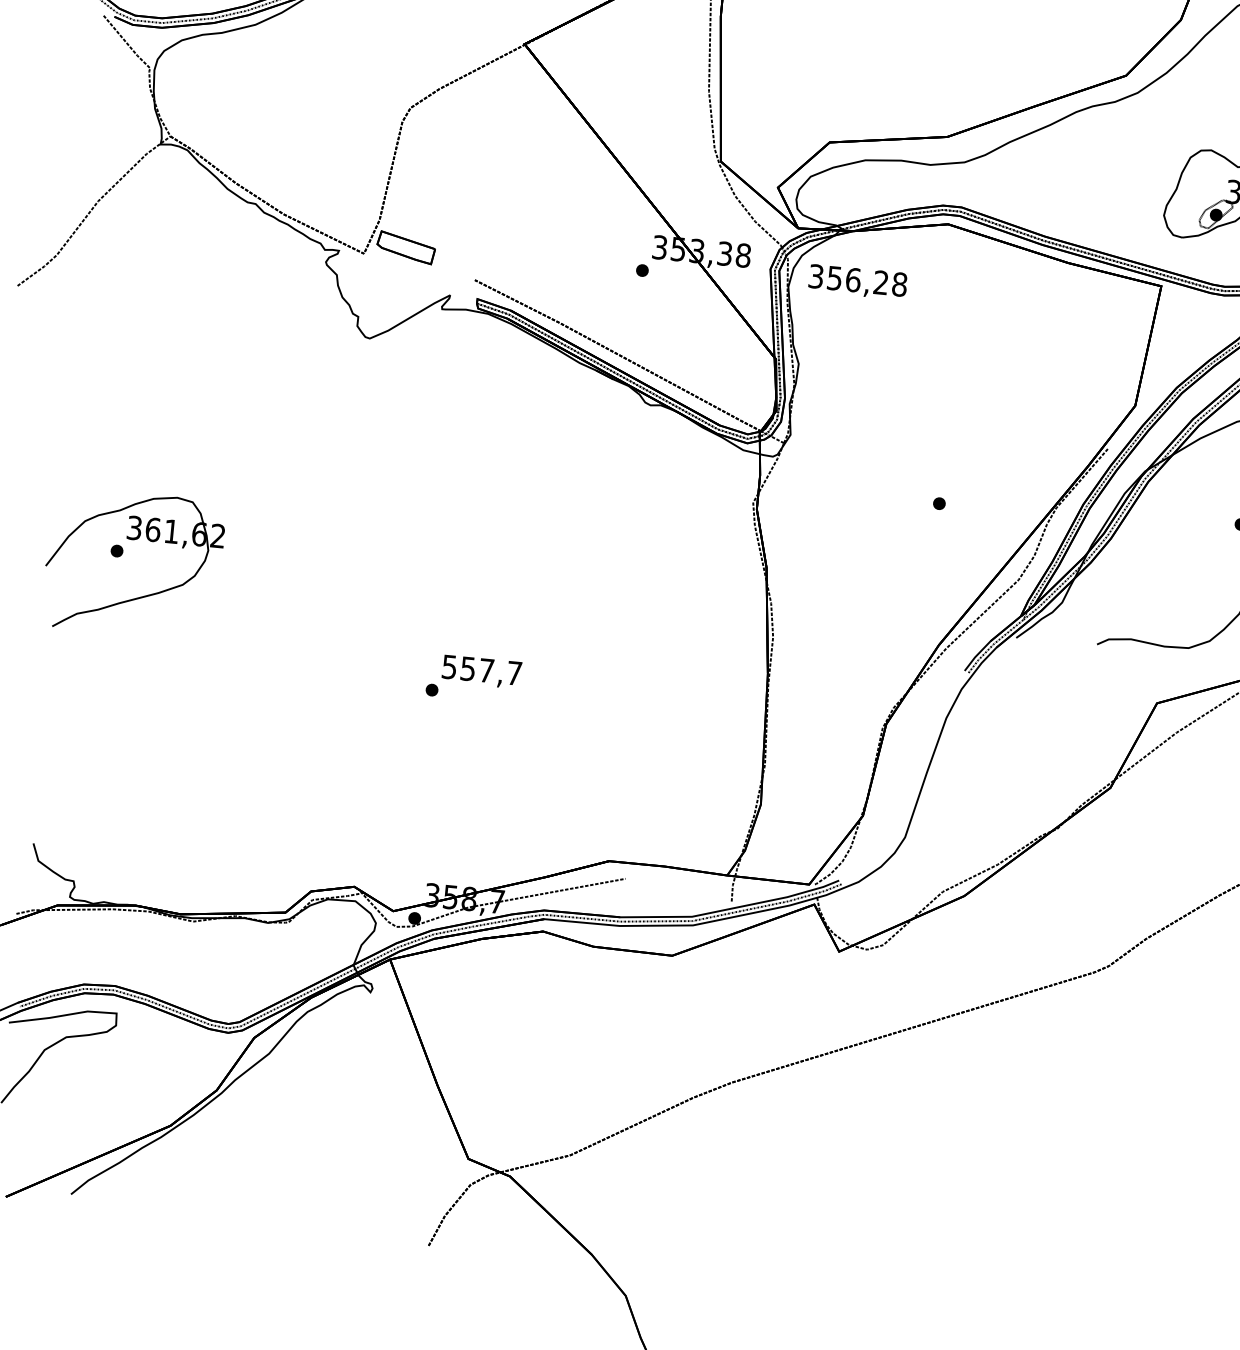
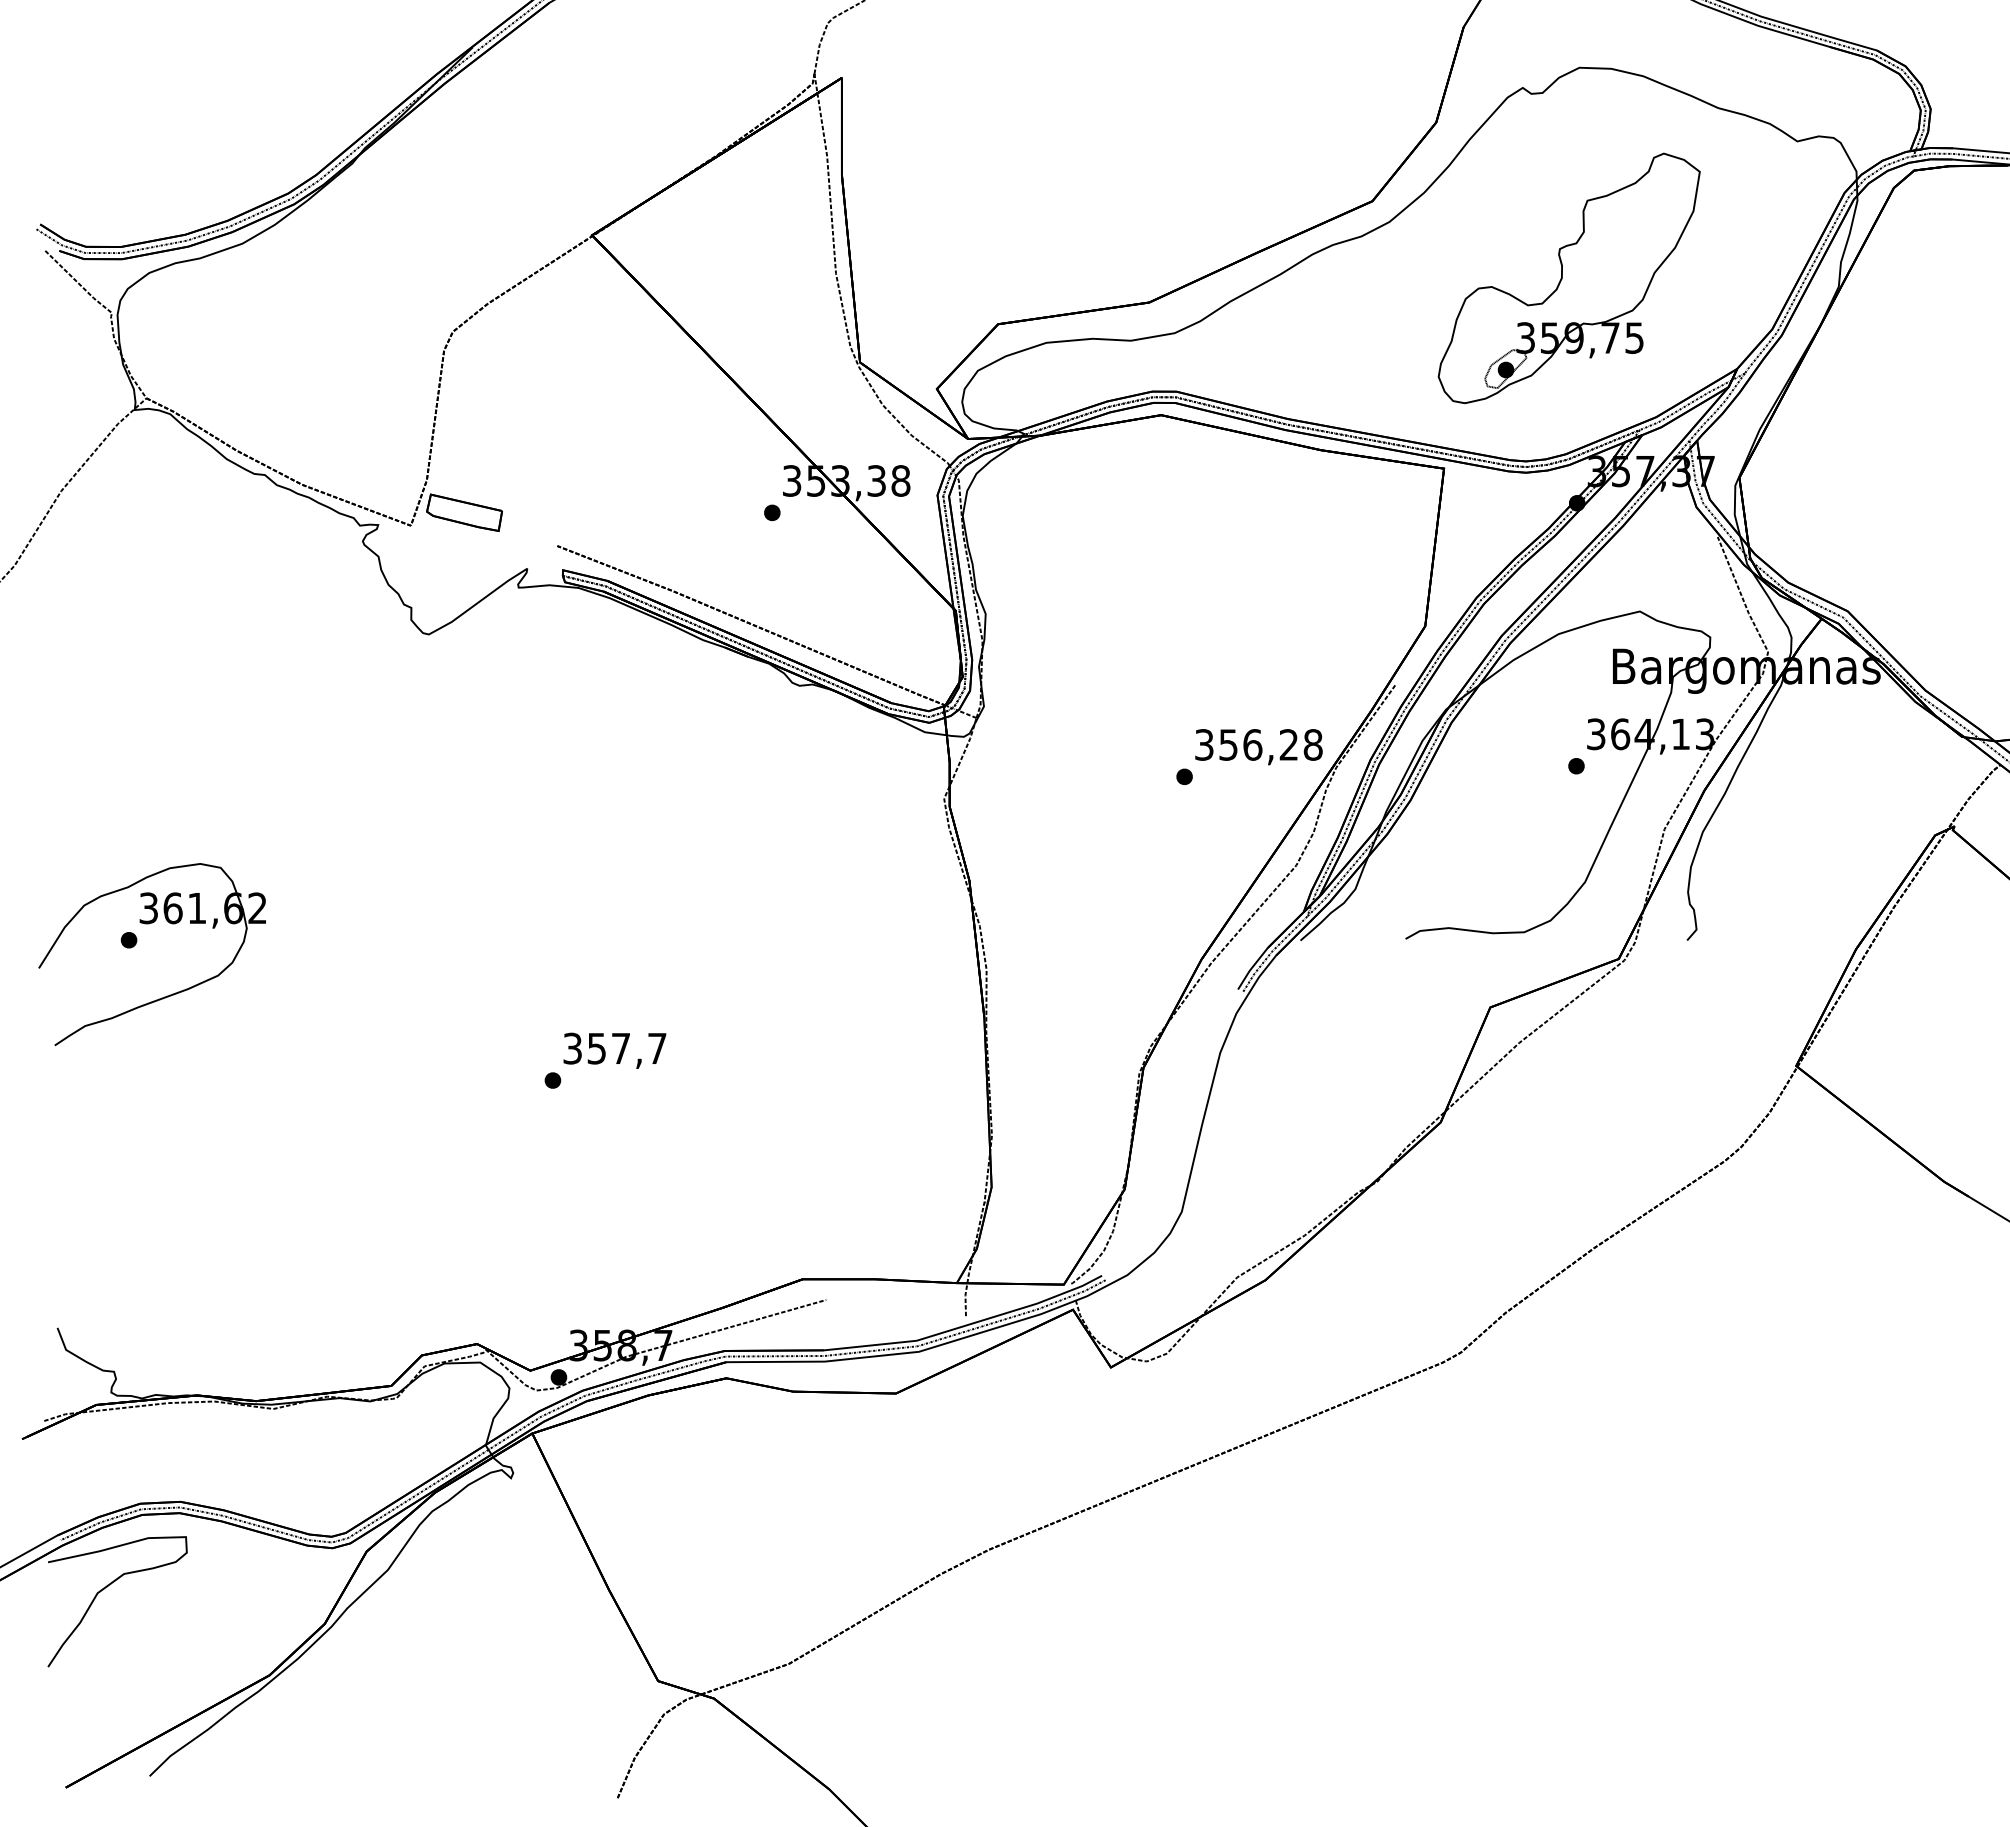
text: (857, 282) -> (1258, 747), moved
text: (449, 666) -> (572, 1047), 557,7 -> 357,7

